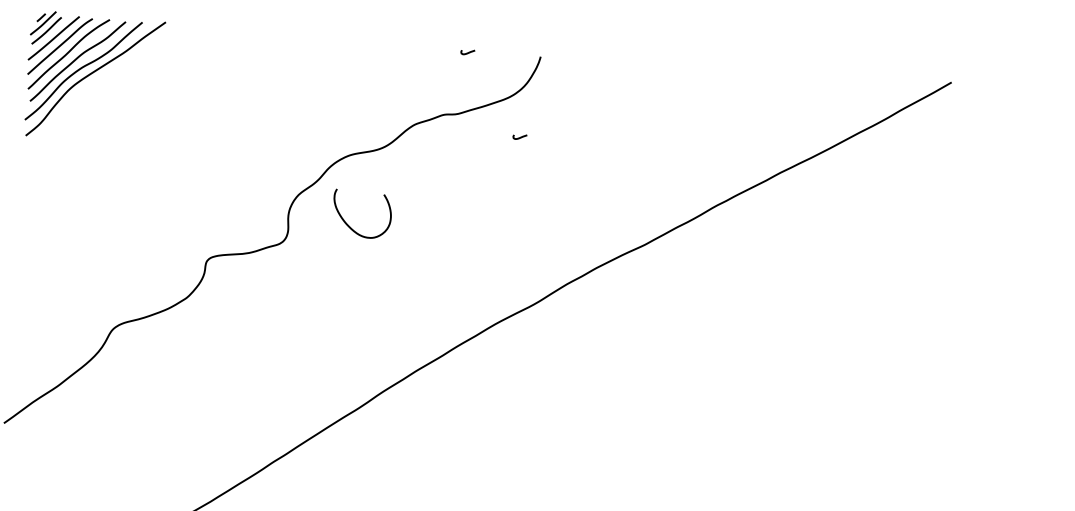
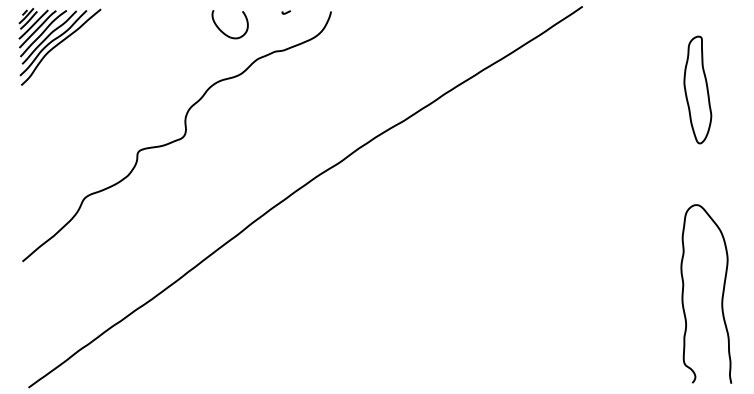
curve: (518, 136) -> (321, 61), removed
curve: (350, 224) -> (223, 31), moved

